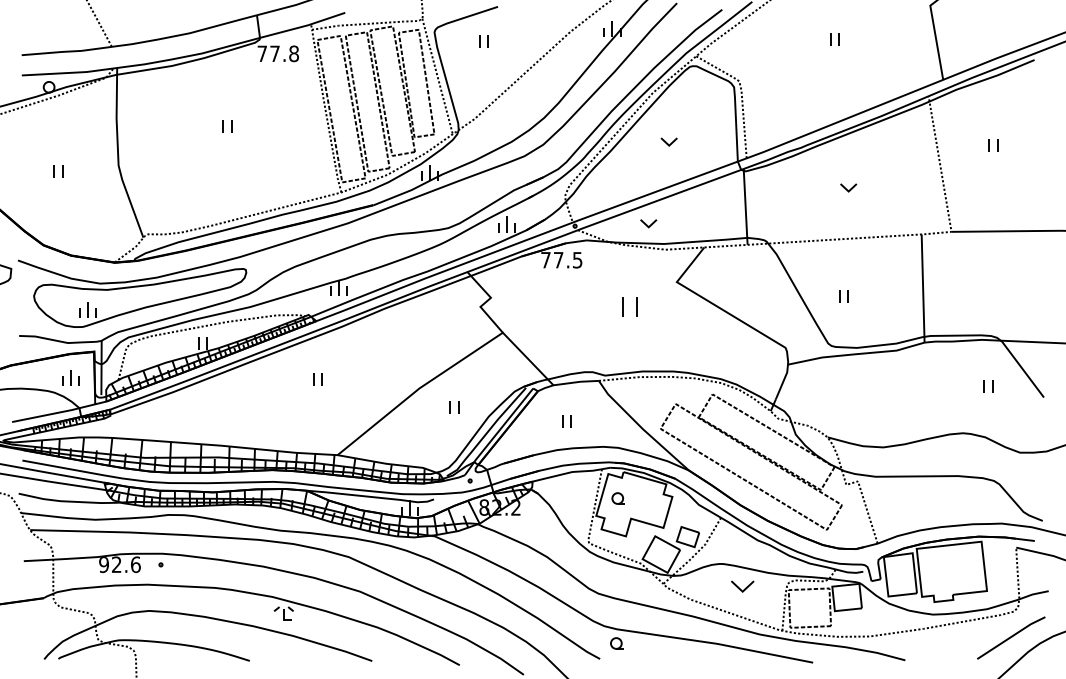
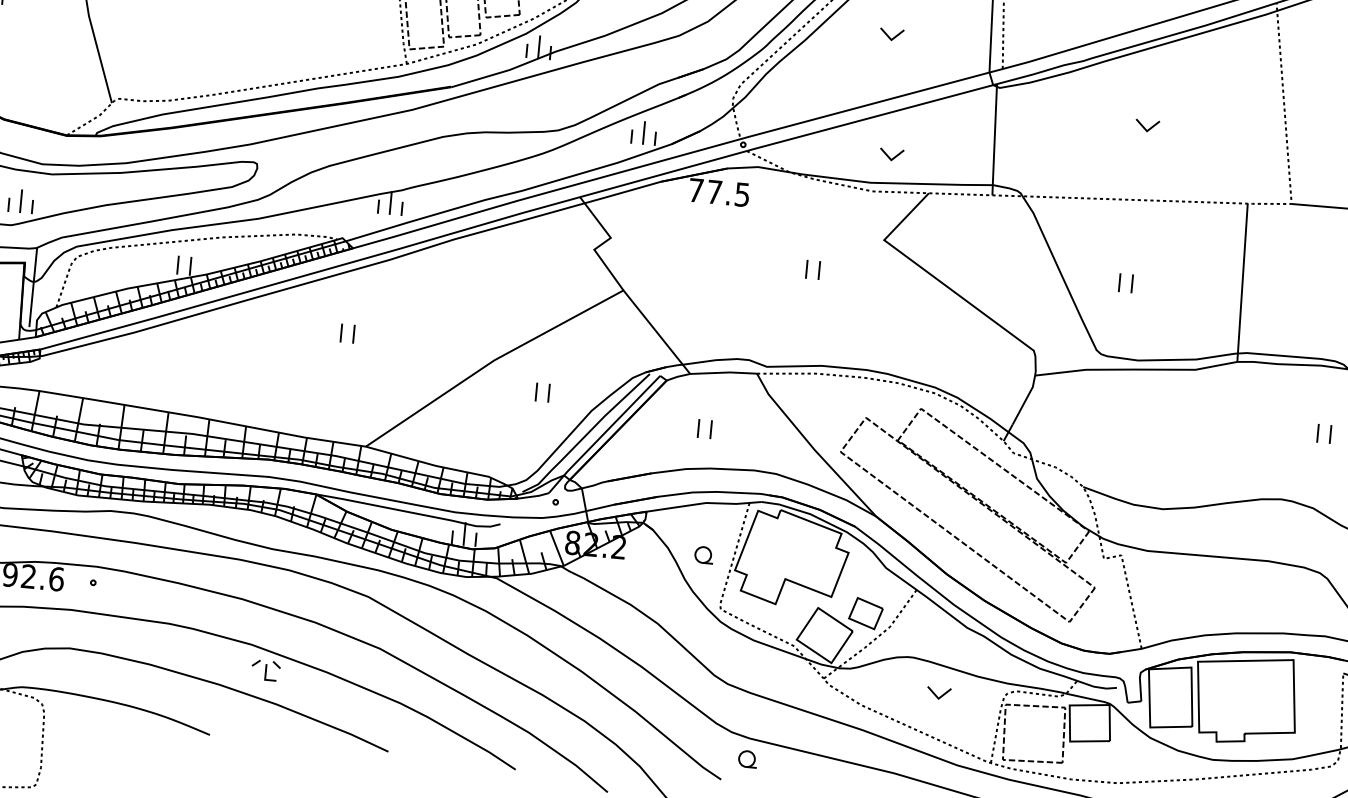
part: (648, 223) -> (891, 154), moved
part: (630, 306) -> (813, 269), size x0.62
part: (617, 498) -> (702, 554), moved
part: (742, 586) -> (938, 693), size x0.71

